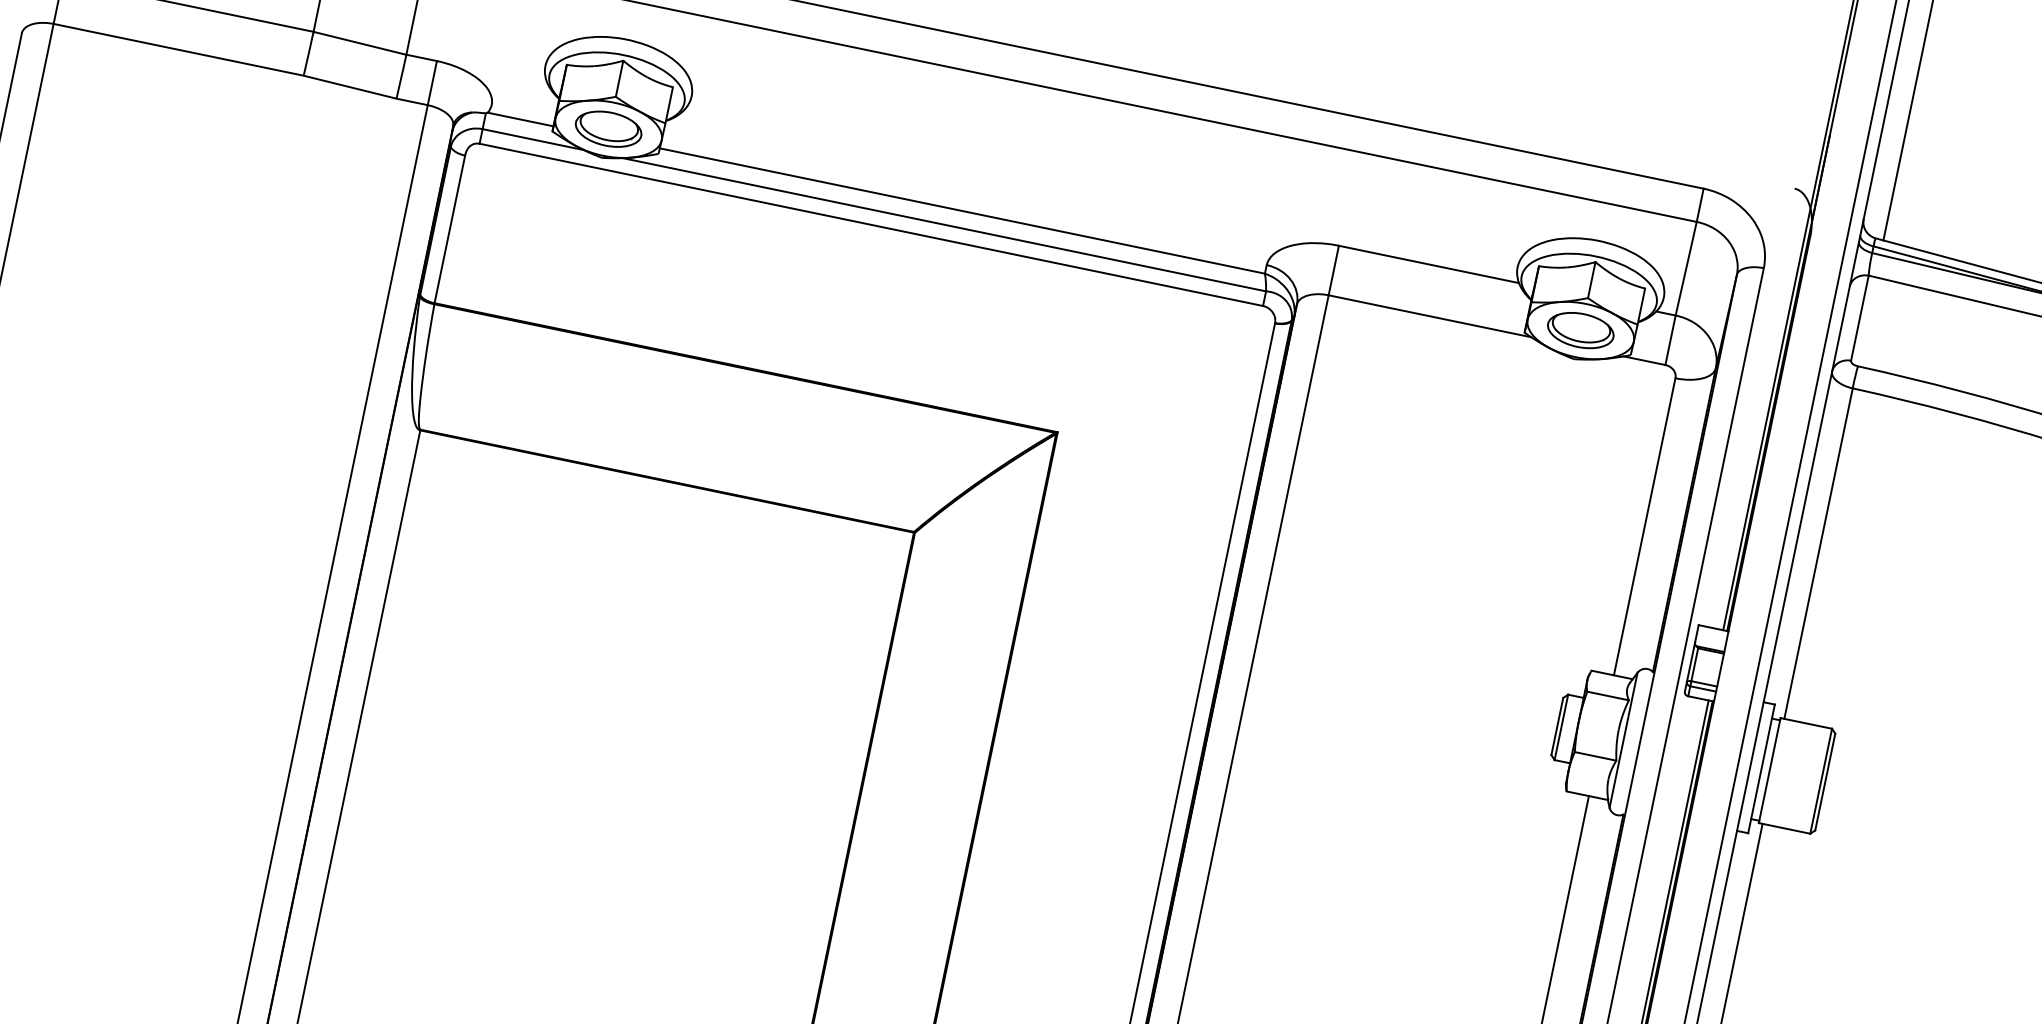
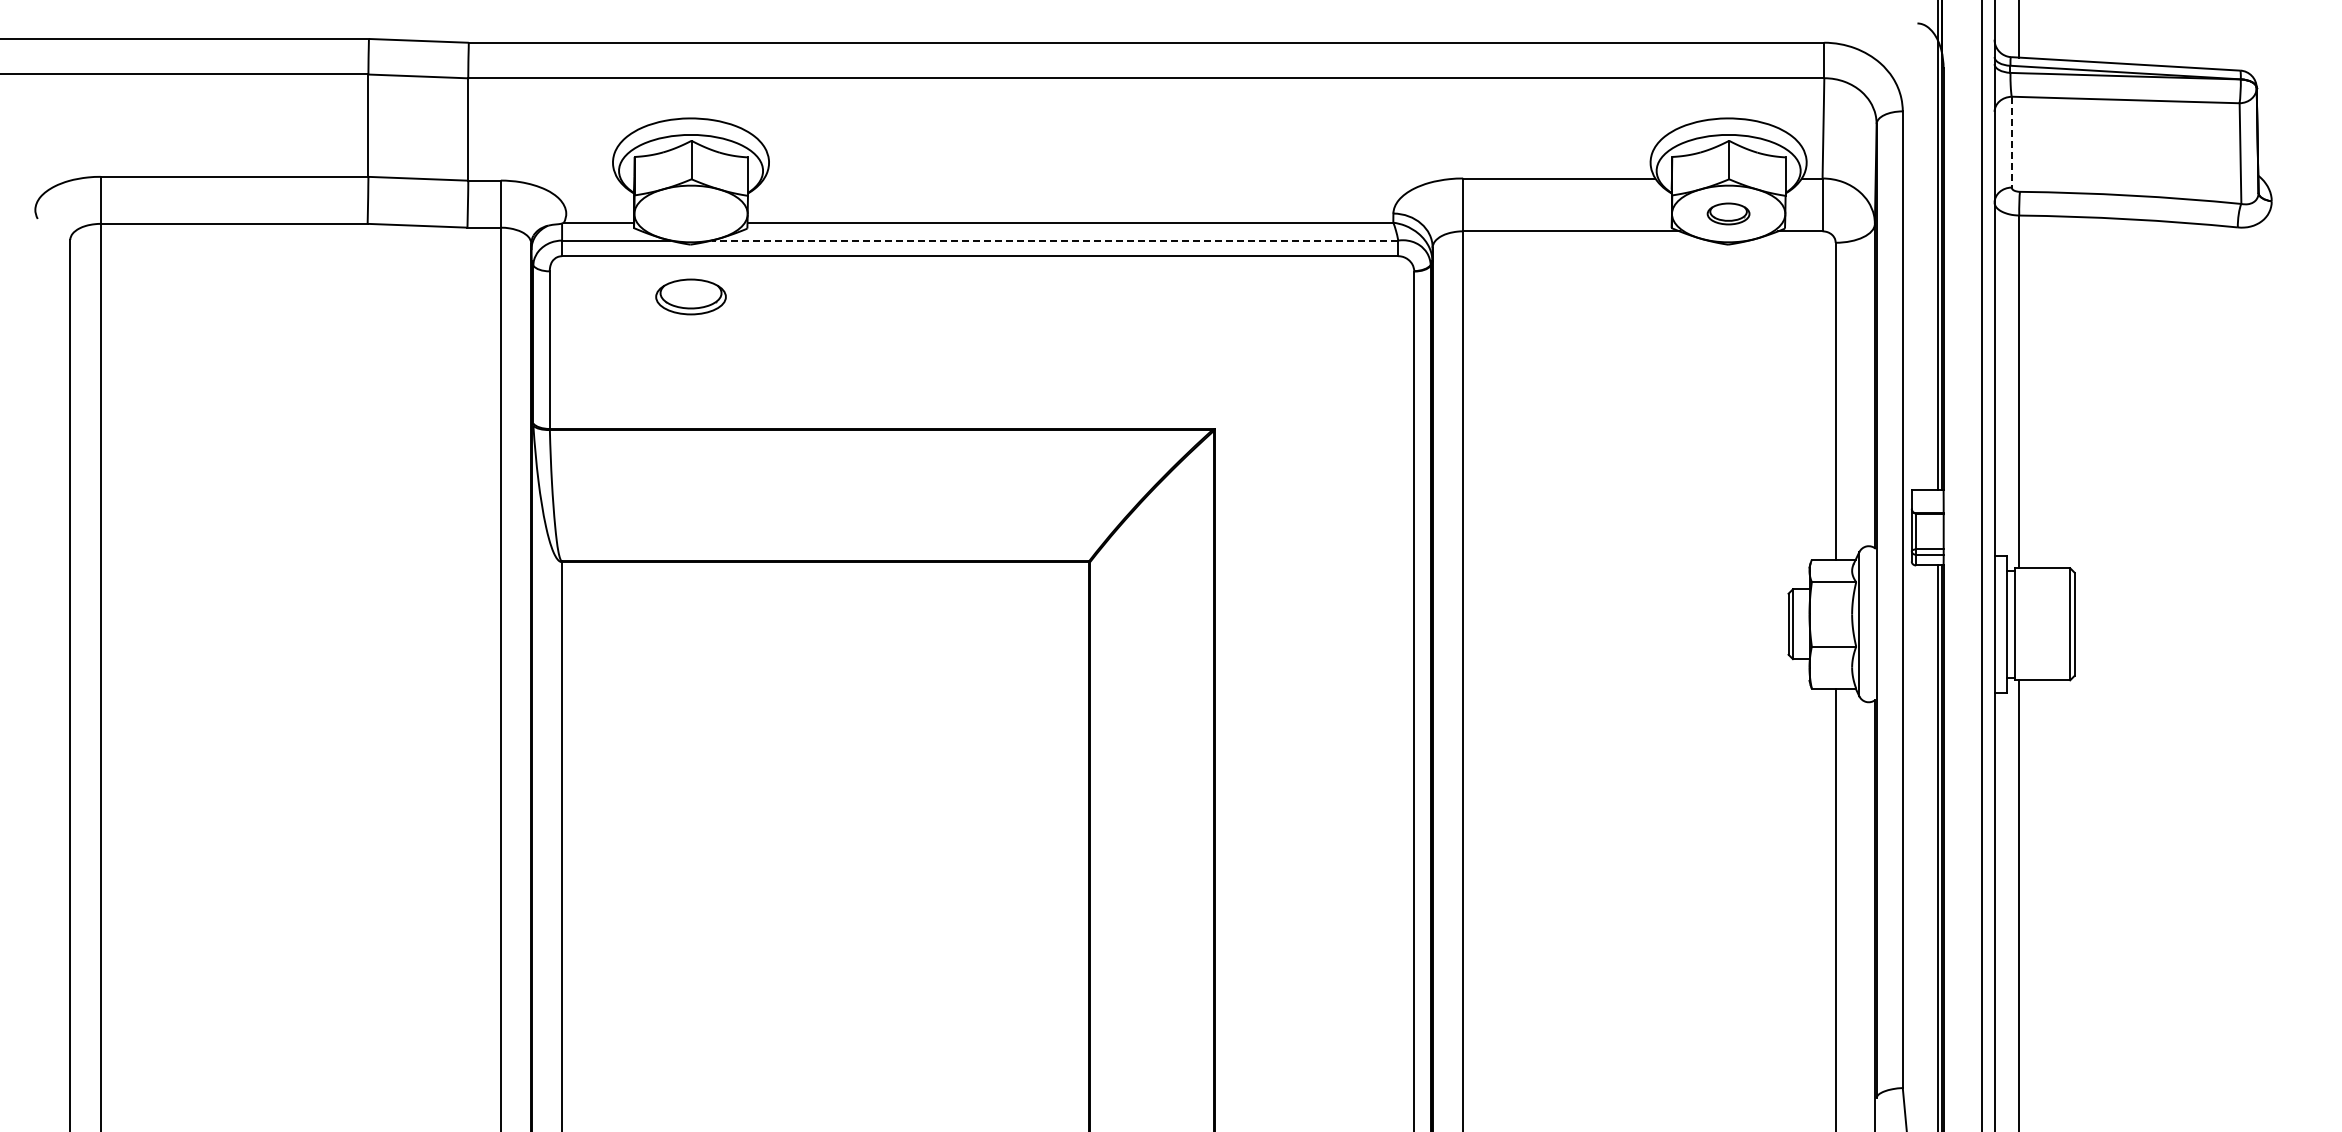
part: (608, 128) -> (690, 296), moved
line: (944, 224) -> (1054, 240), solid -> dashed
line: (1859, 318) -> (2011, 142), solid -> dashed
part: (1580, 330) -> (1728, 213), size x0.6

